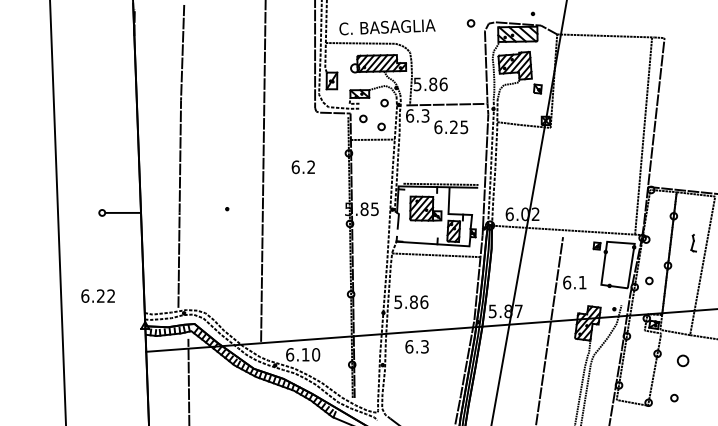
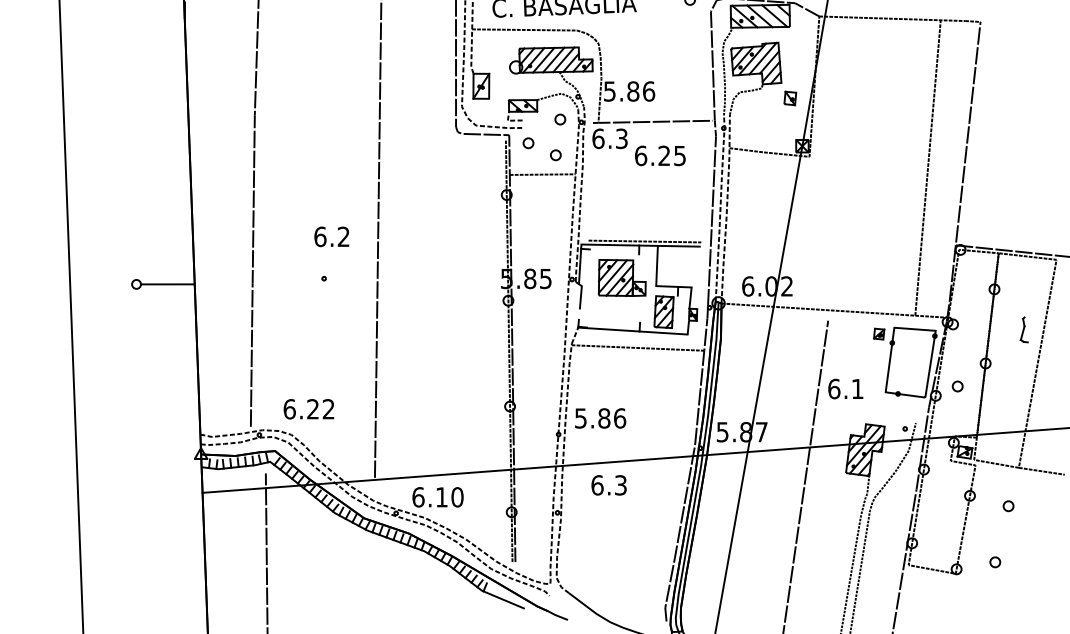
line: (643, 135) -> (927, 166), moved
text: (302, 166) -> (330, 235), moved
text: (97, 295) -> (308, 408), moved
part: (683, 360) -> (1008, 505), size x0.62

